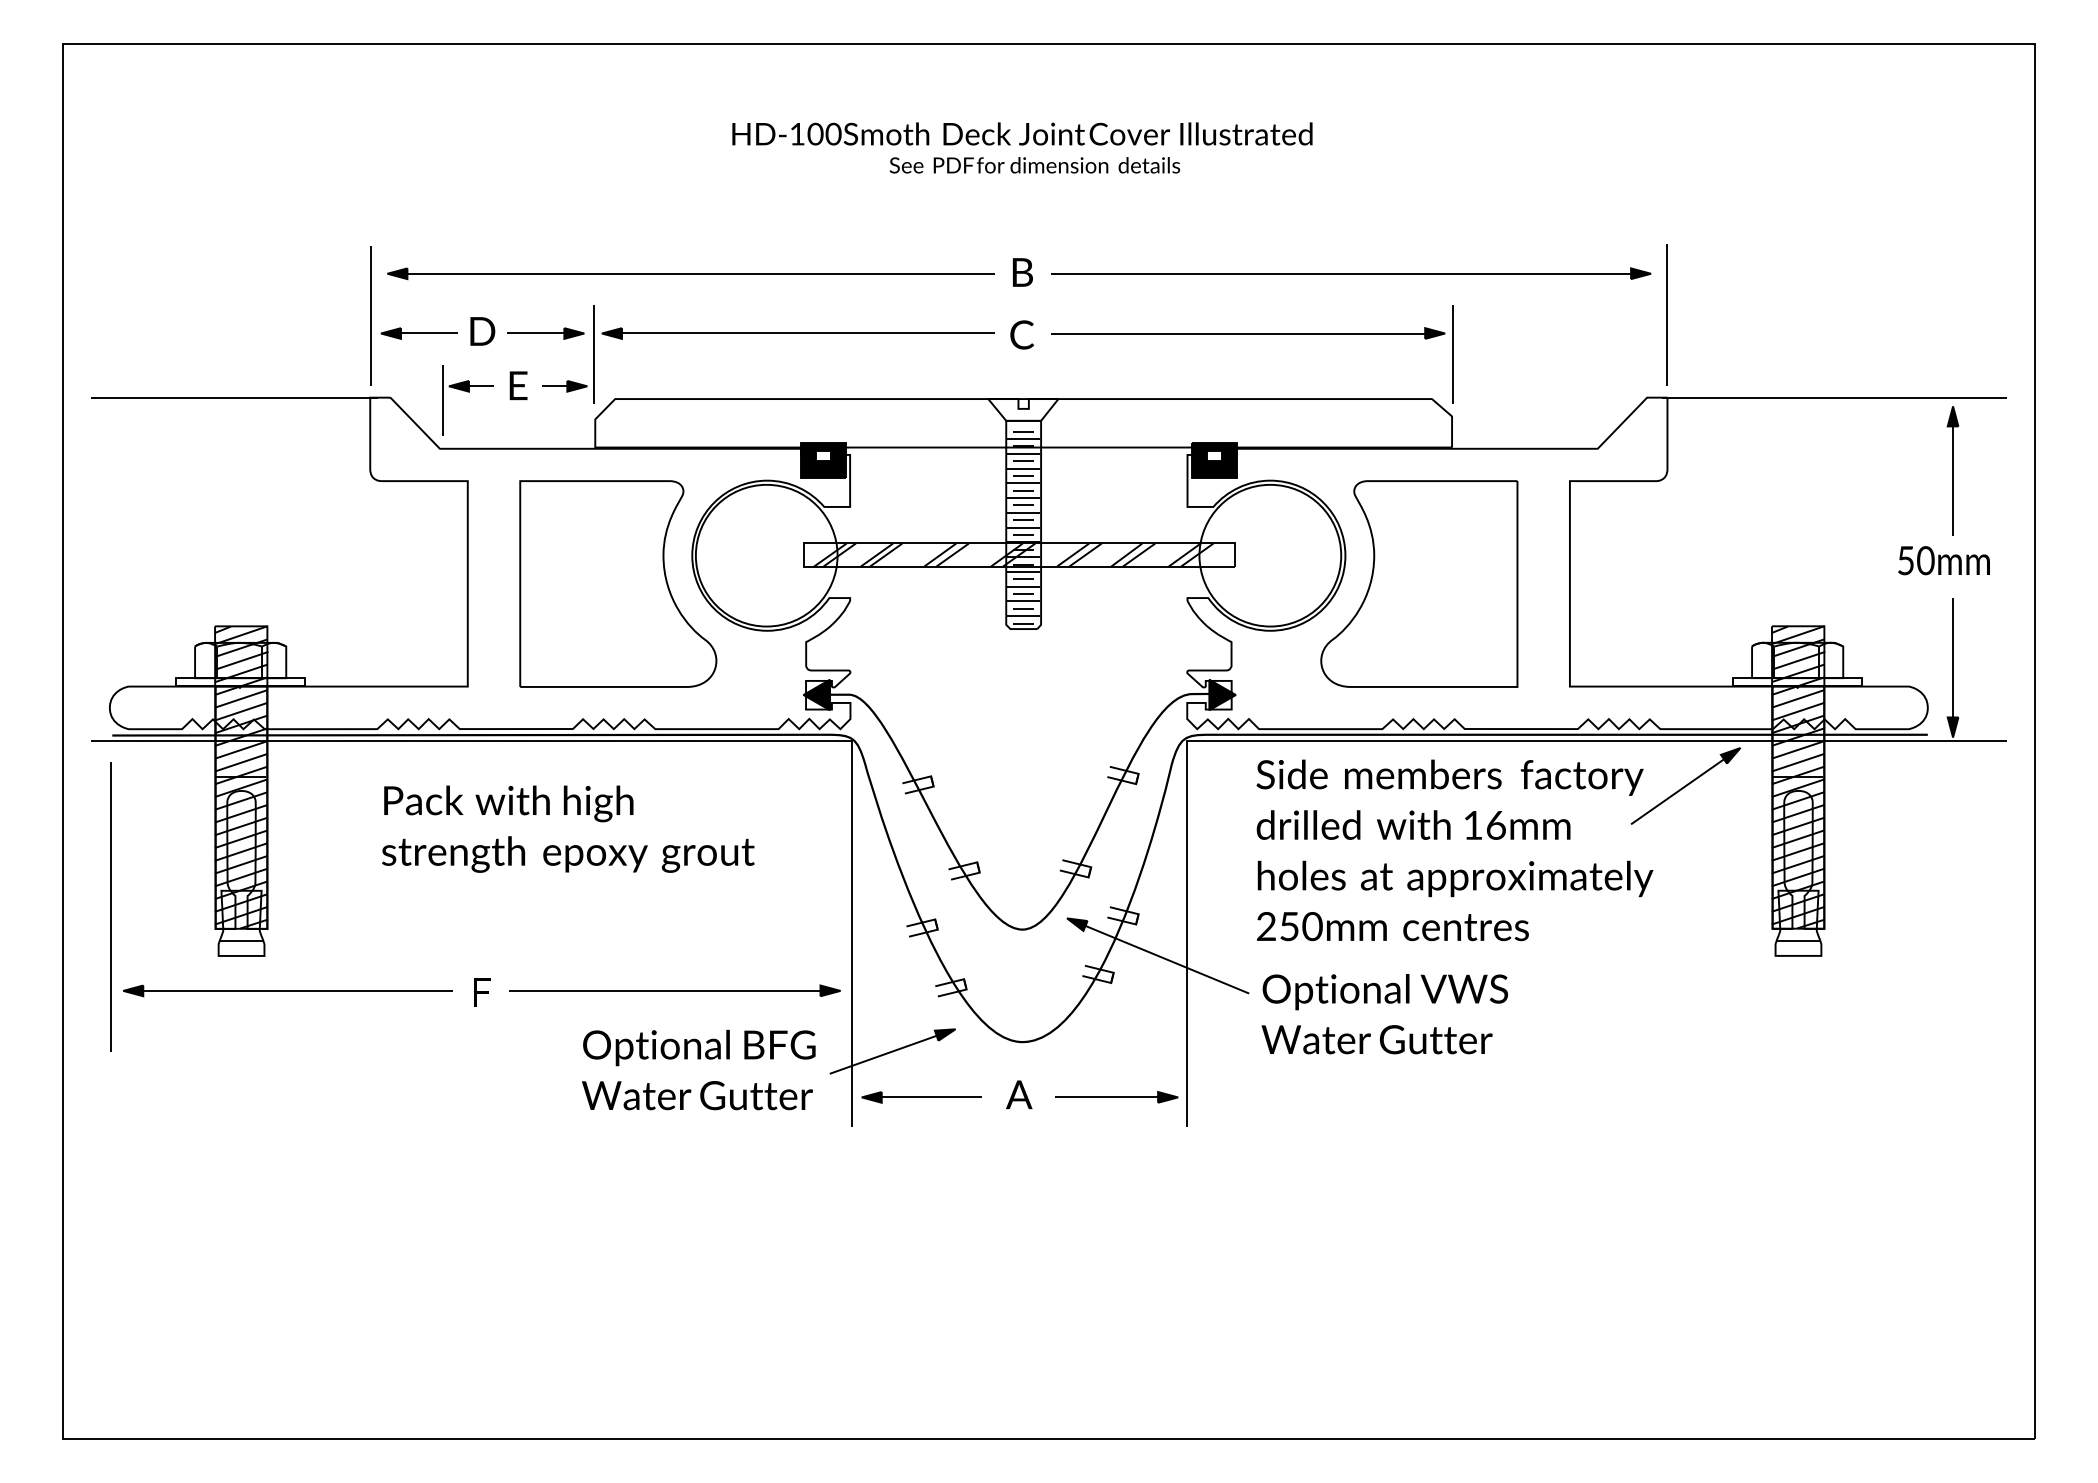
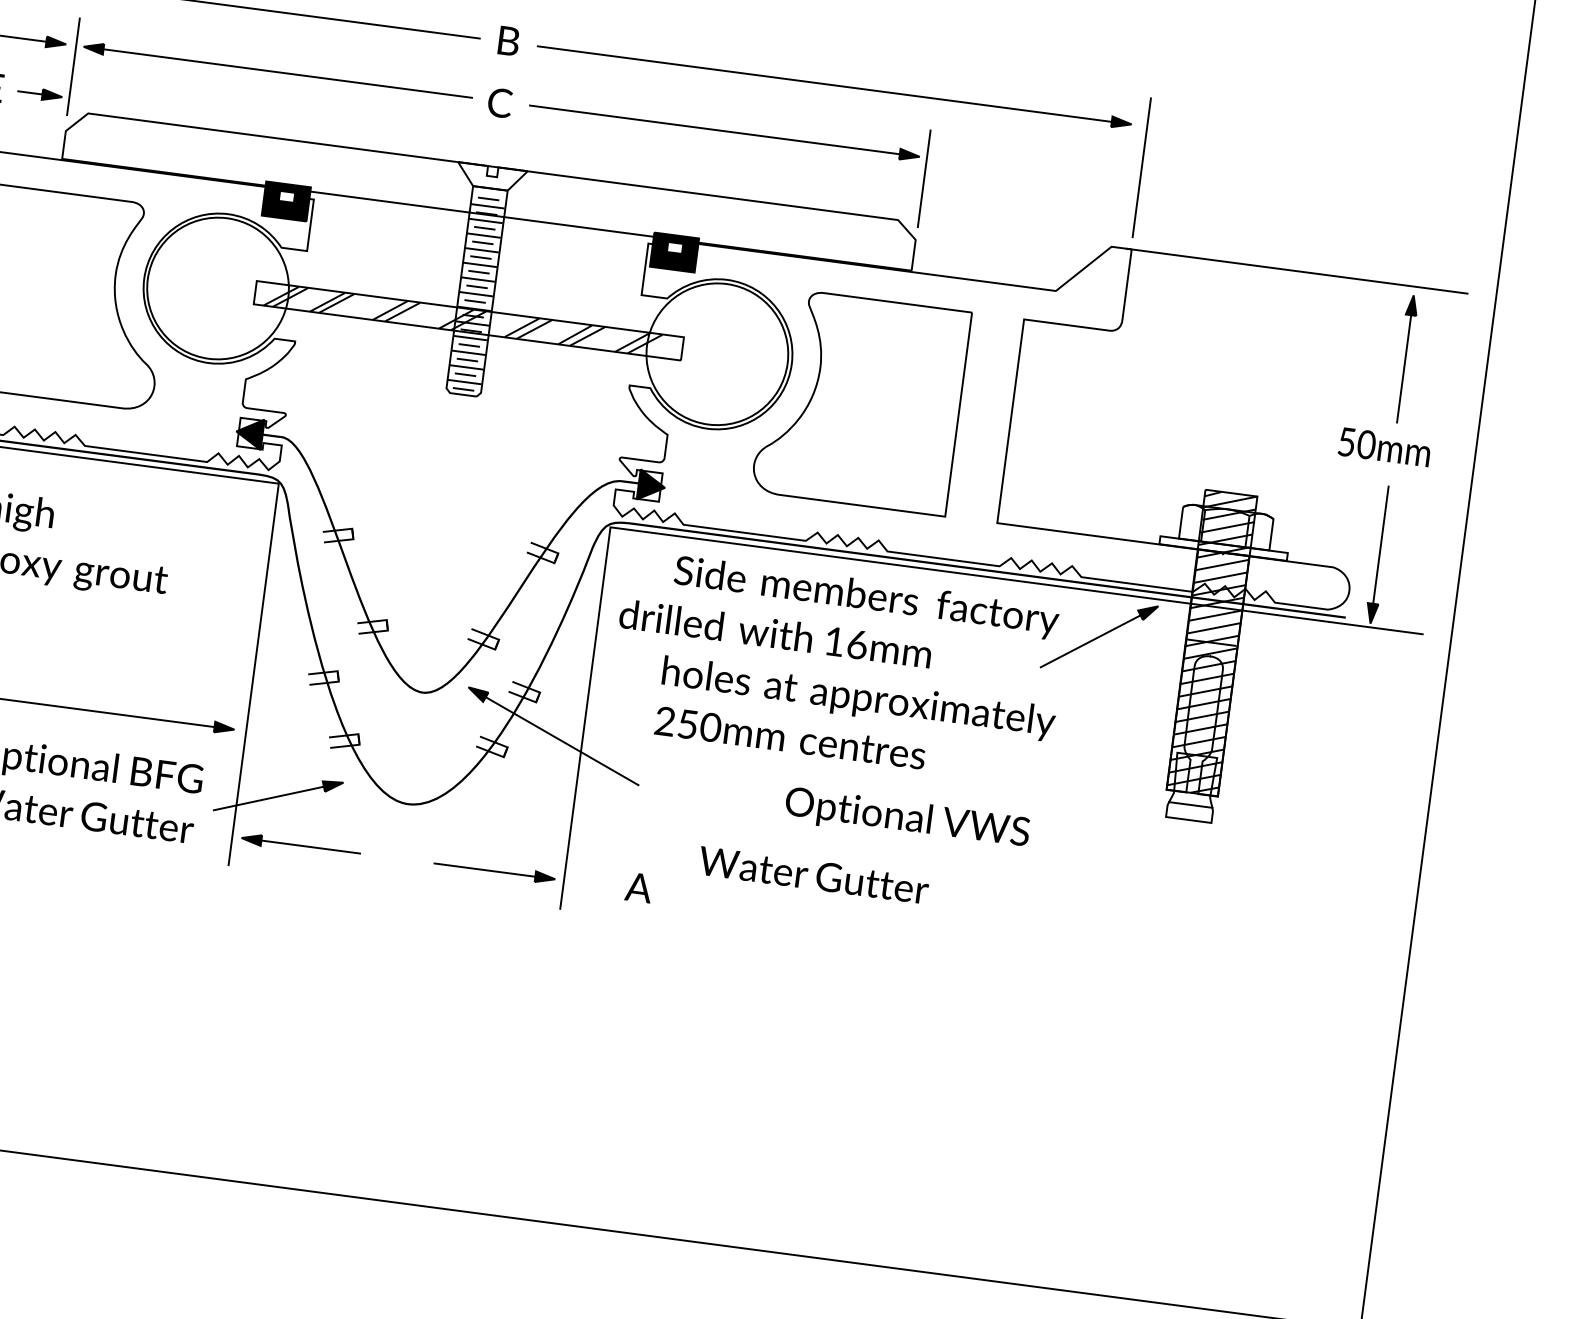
text: (1413, 824) -> (775, 633), moved
text: (1384, 992) -> (906, 819), moved
text: (1376, 1039) -> (813, 875), moved
text: (1019, 1094) -> (639, 887), moved

